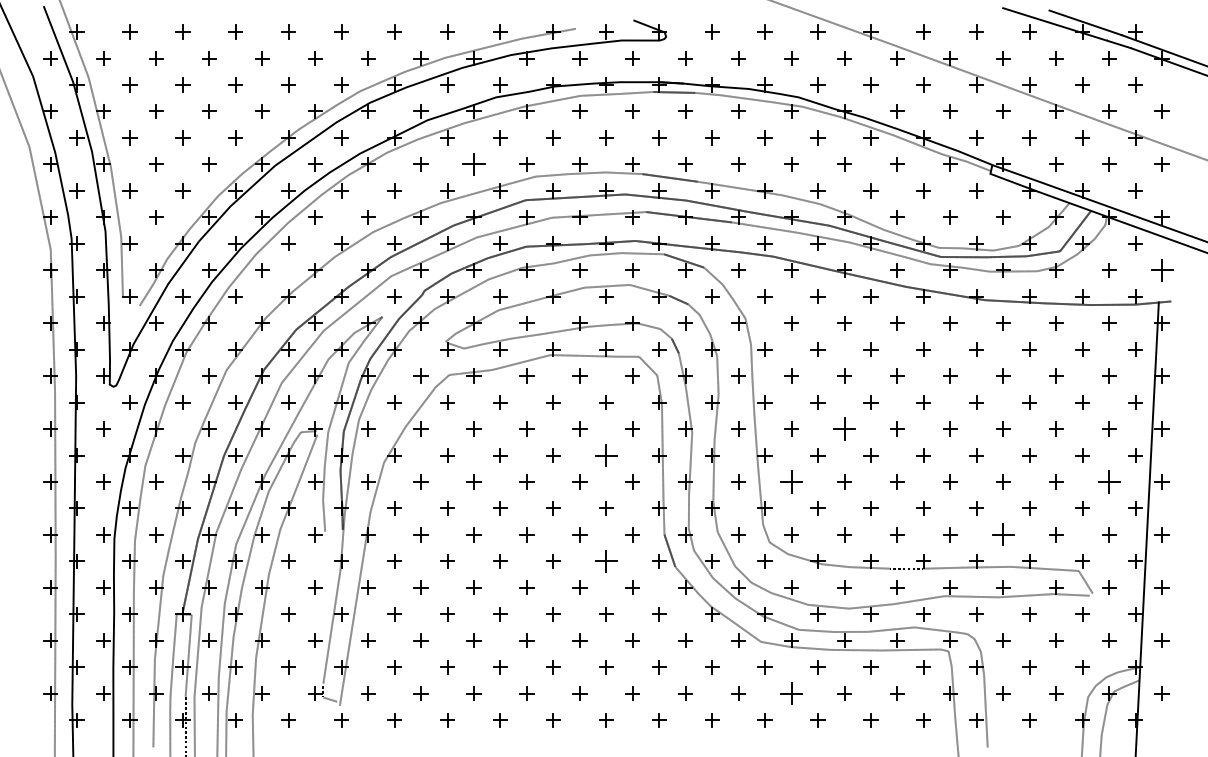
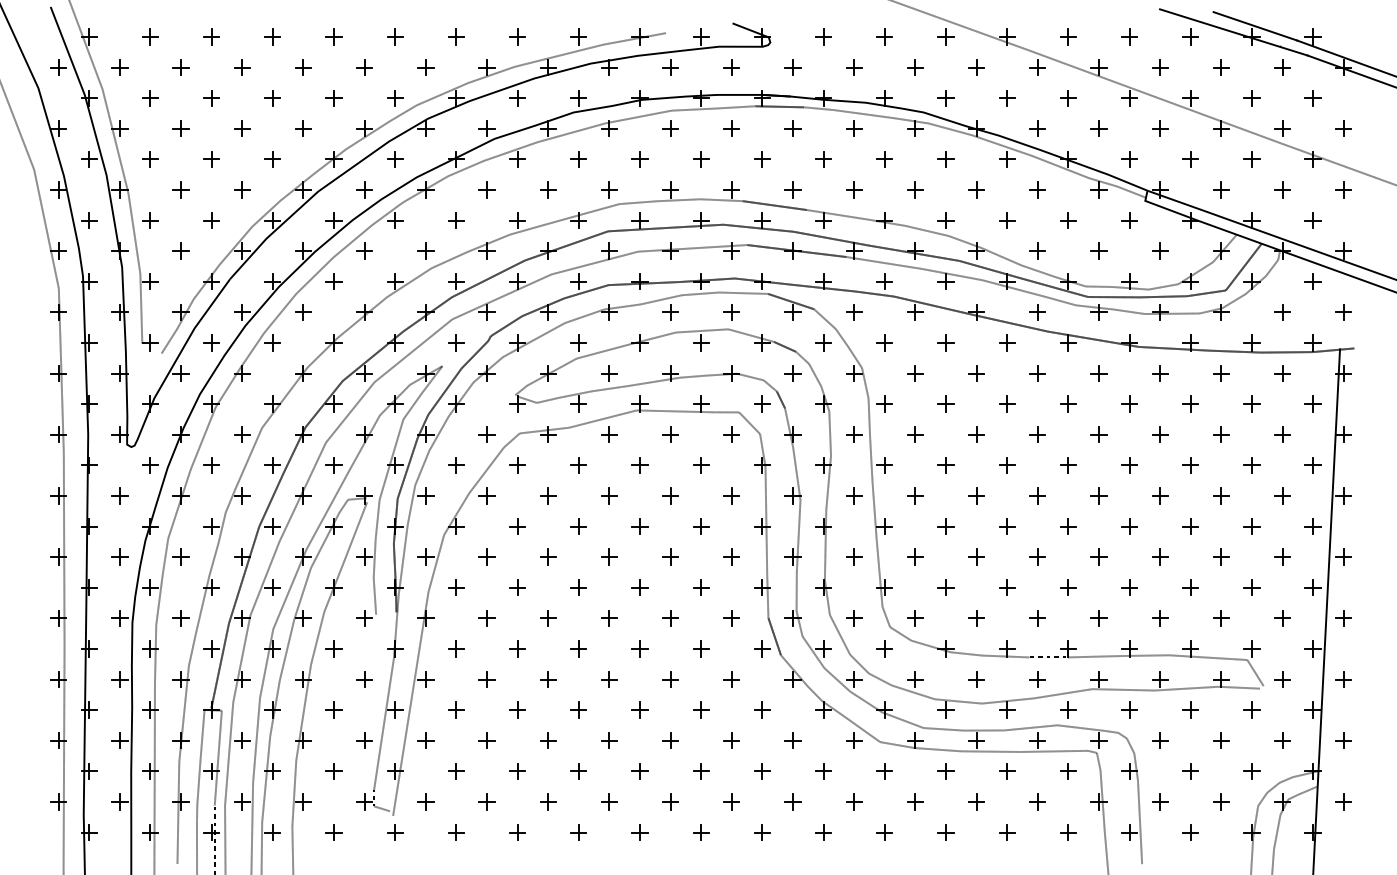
part: (474, 164) -> (548, 189), size x0.62
part: (1161, 270) -> (1343, 312), size x0.62
part: (844, 428) -> (976, 495), size x0.62
part: (606, 455) -> (701, 526), size x0.62
part: (791, 481) -> (915, 556), size x0.62
part: (1109, 481) -> (1282, 556), size x0.62
part: (1003, 535) -> (1160, 618), size x0.62
part: (606, 560) -> (701, 648), size x0.62
part: (791, 693) -> (915, 801), size x0.62

